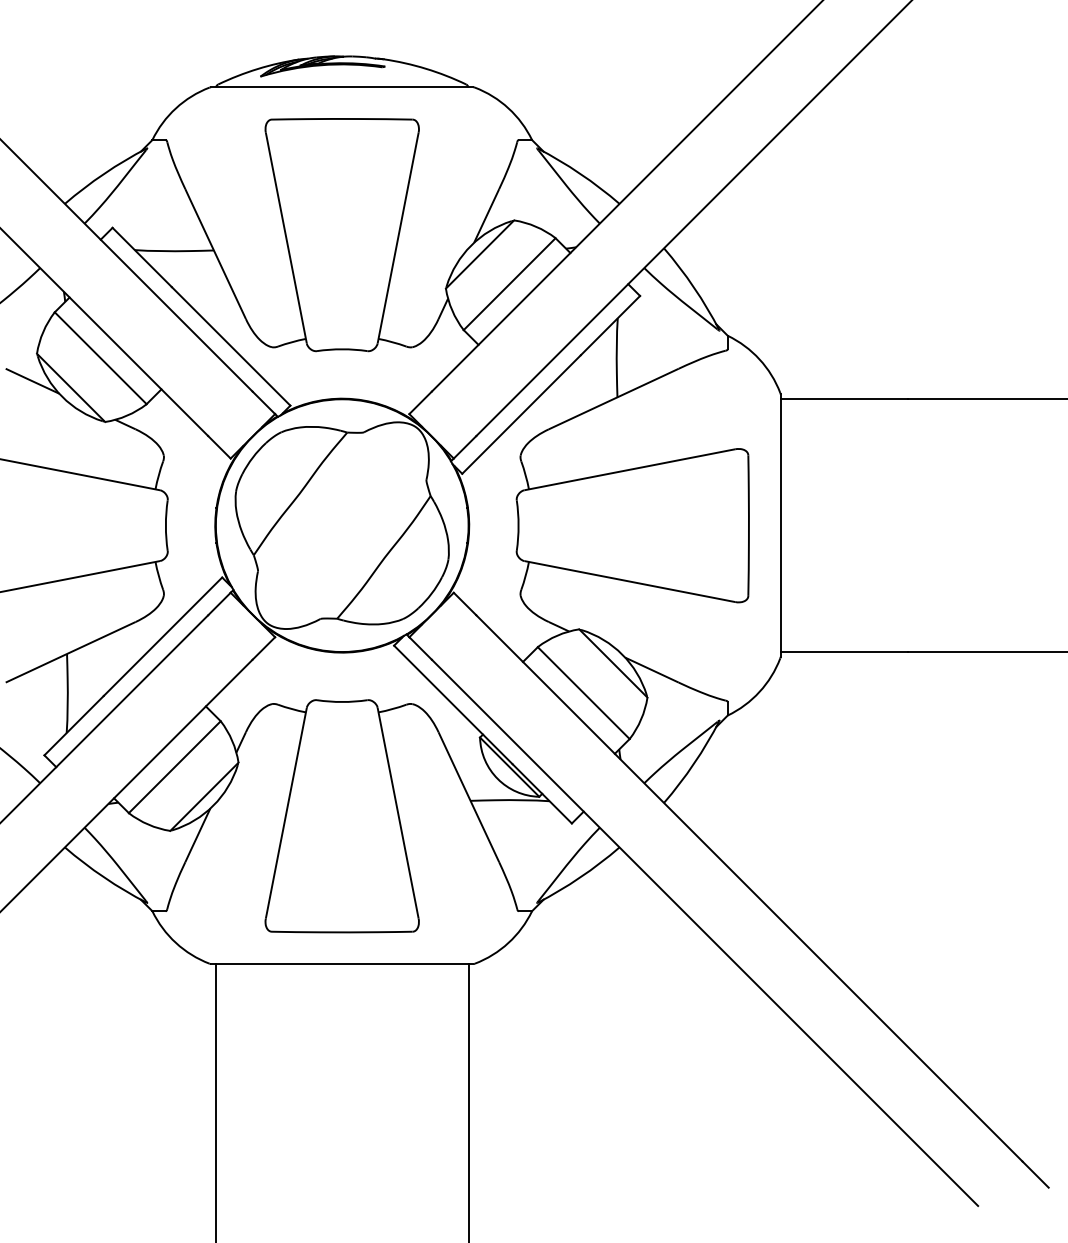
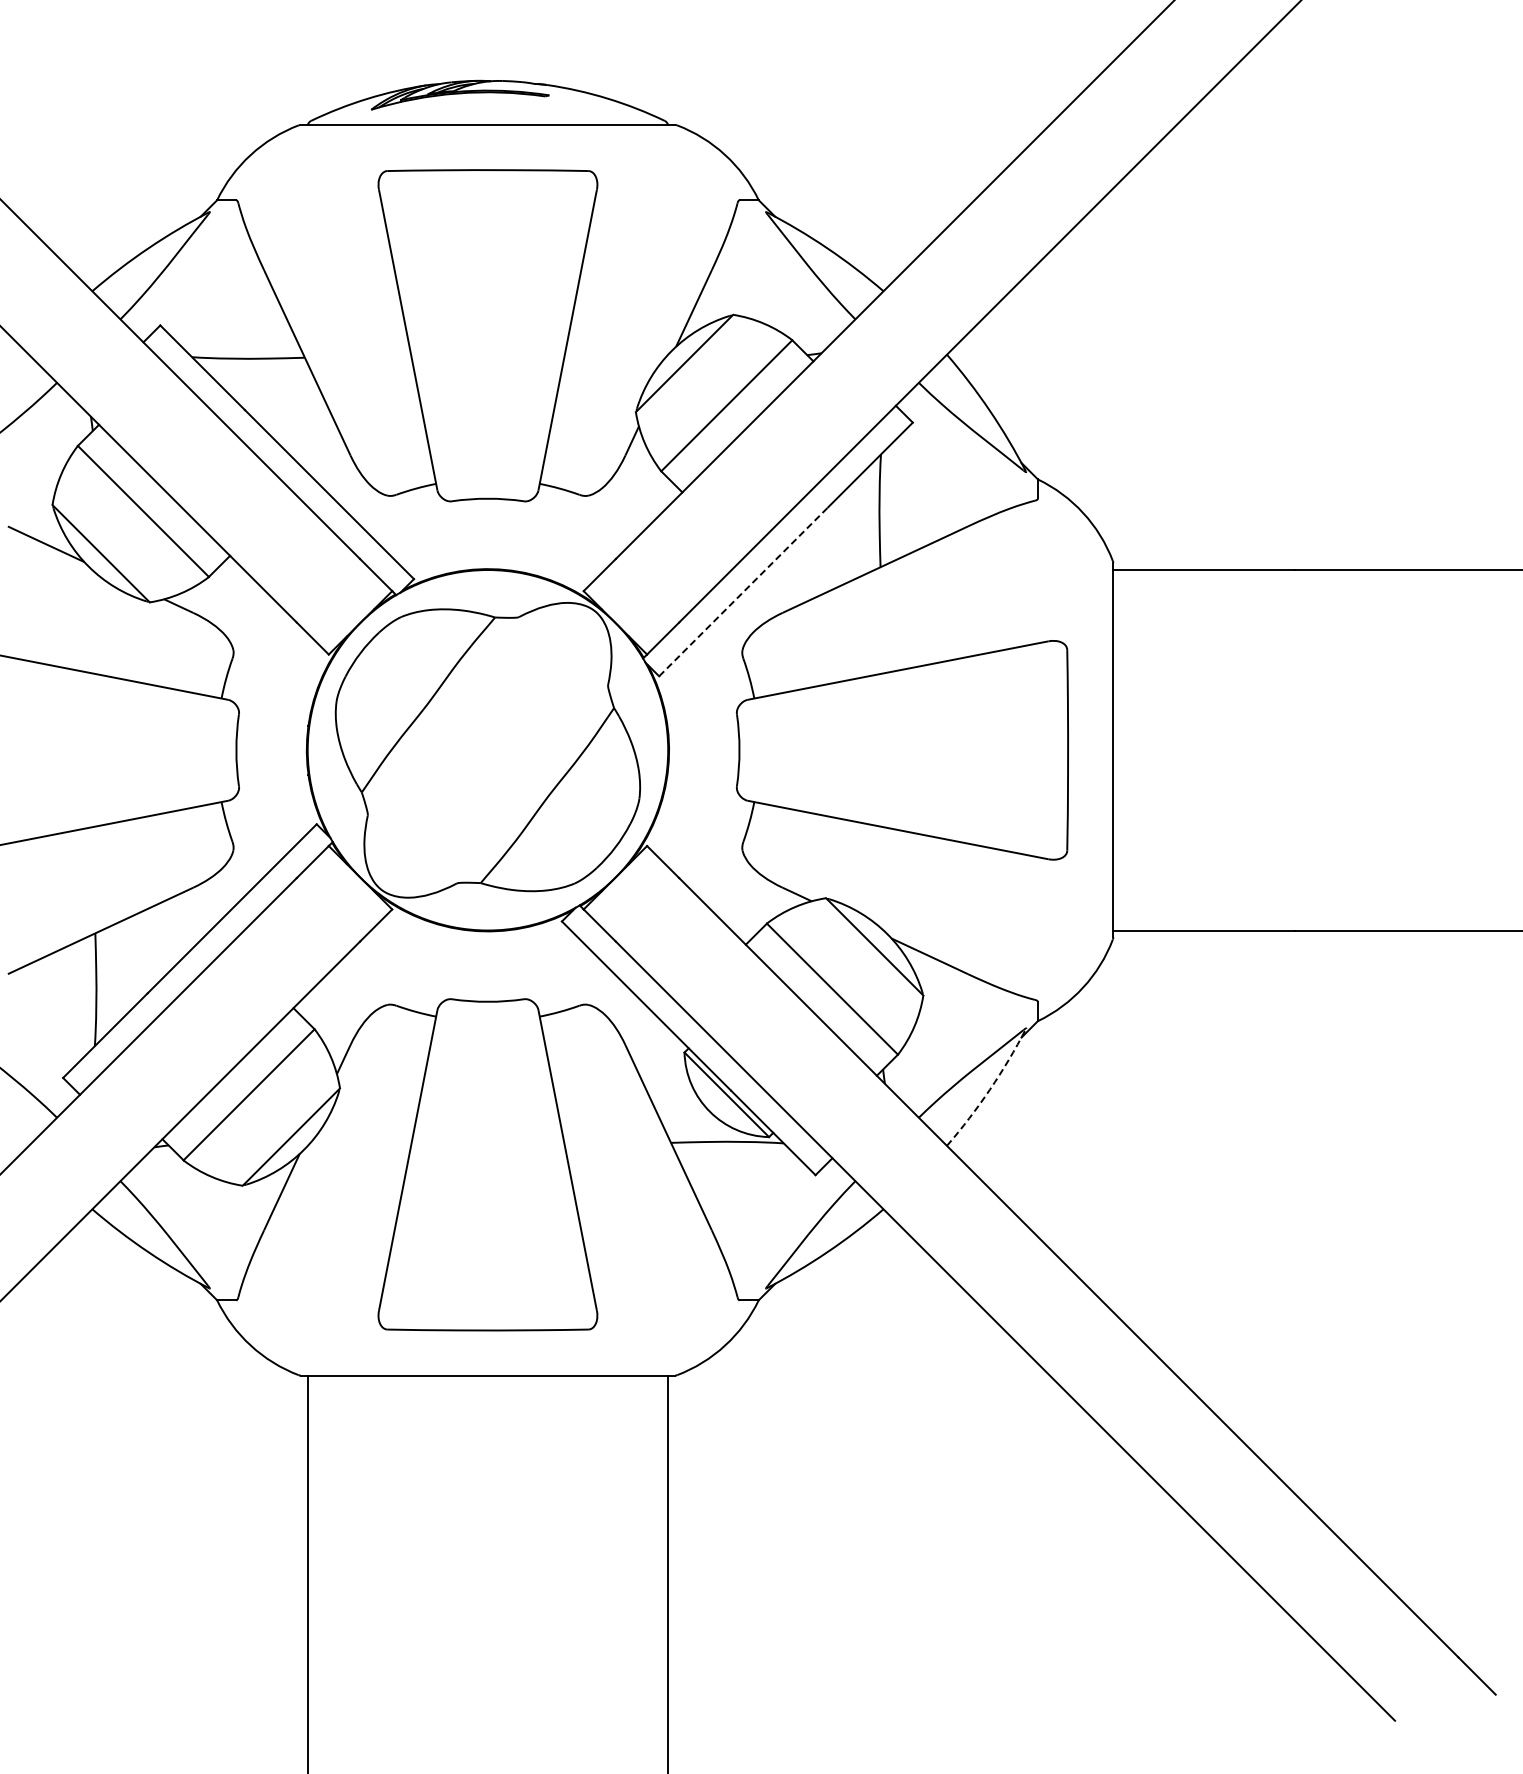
line: (521, 414) -> (743, 591), solid -> dashed
arc: (693, 763) -> (989, 1089), solid -> dashed

